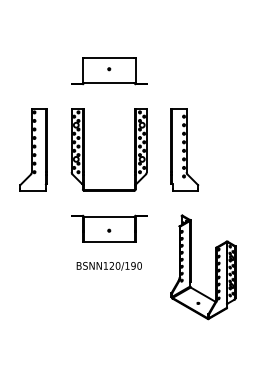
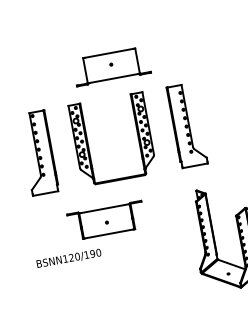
part: (109, 71) -> (111, 66), moved
part: (109, 228) -> (106, 220), moved
text: (108, 266) -> (68, 259), moved

